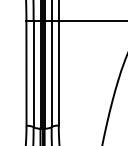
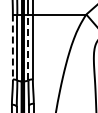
line: (25, 74) -> (12, 47), solid -> dashed
line: (51, 74) -> (28, 47), solid -> dashed

